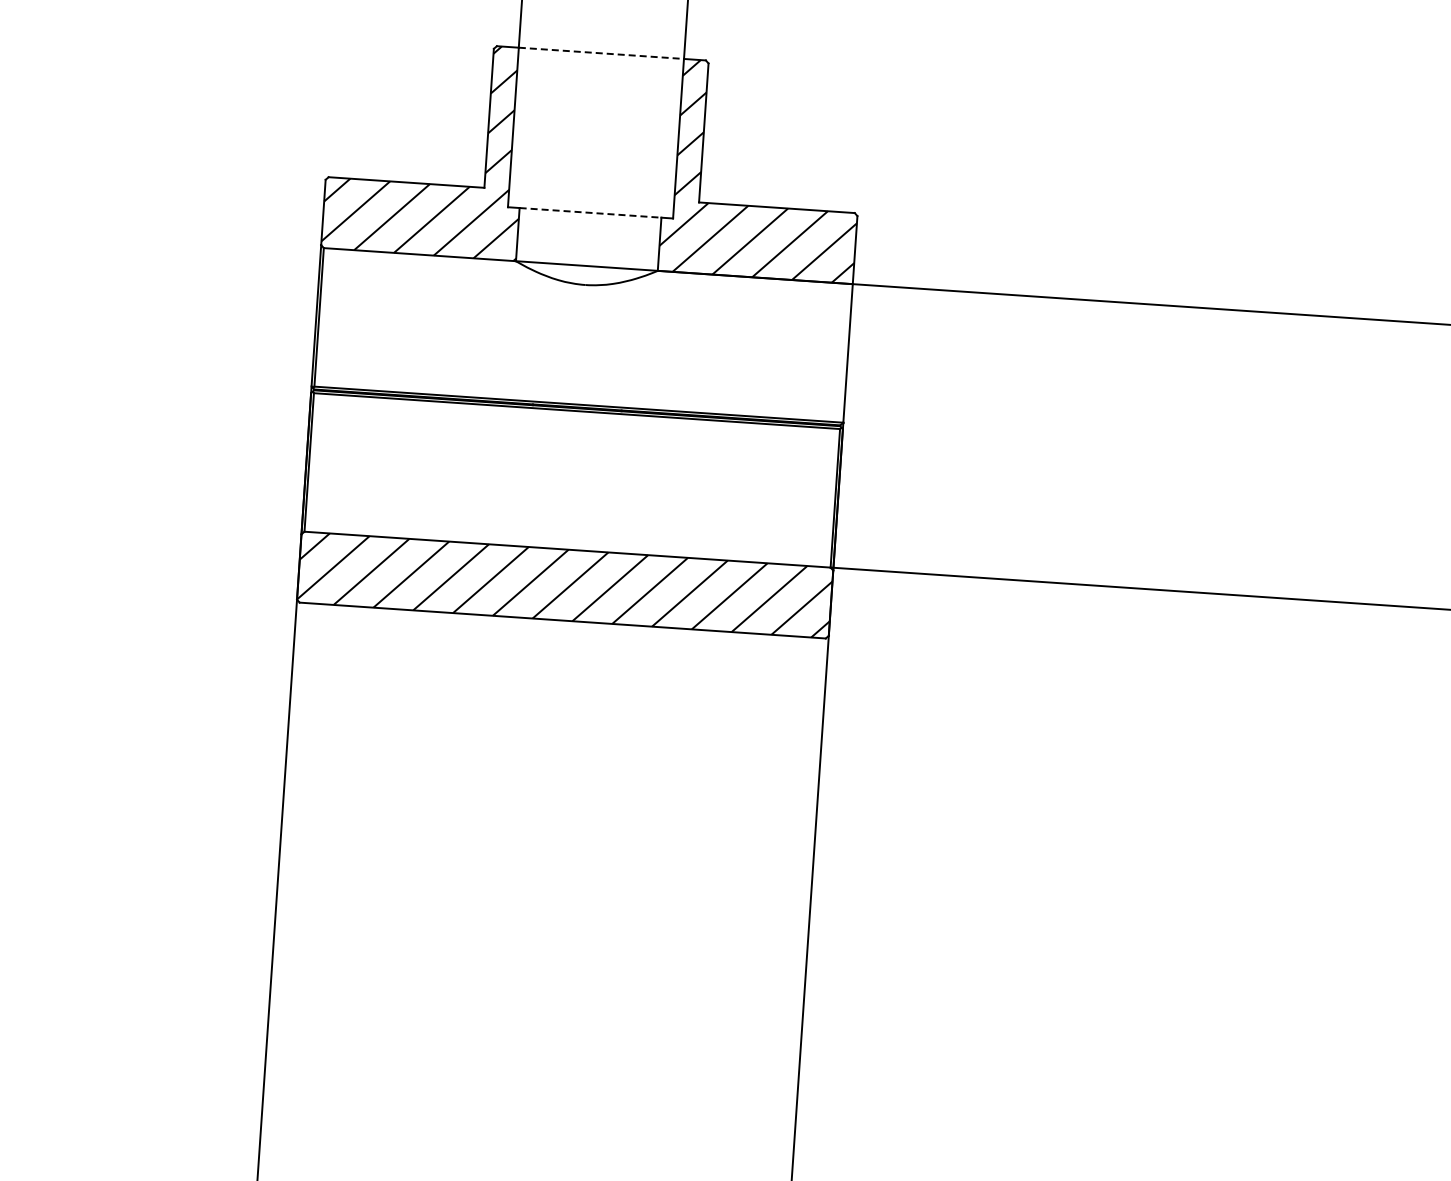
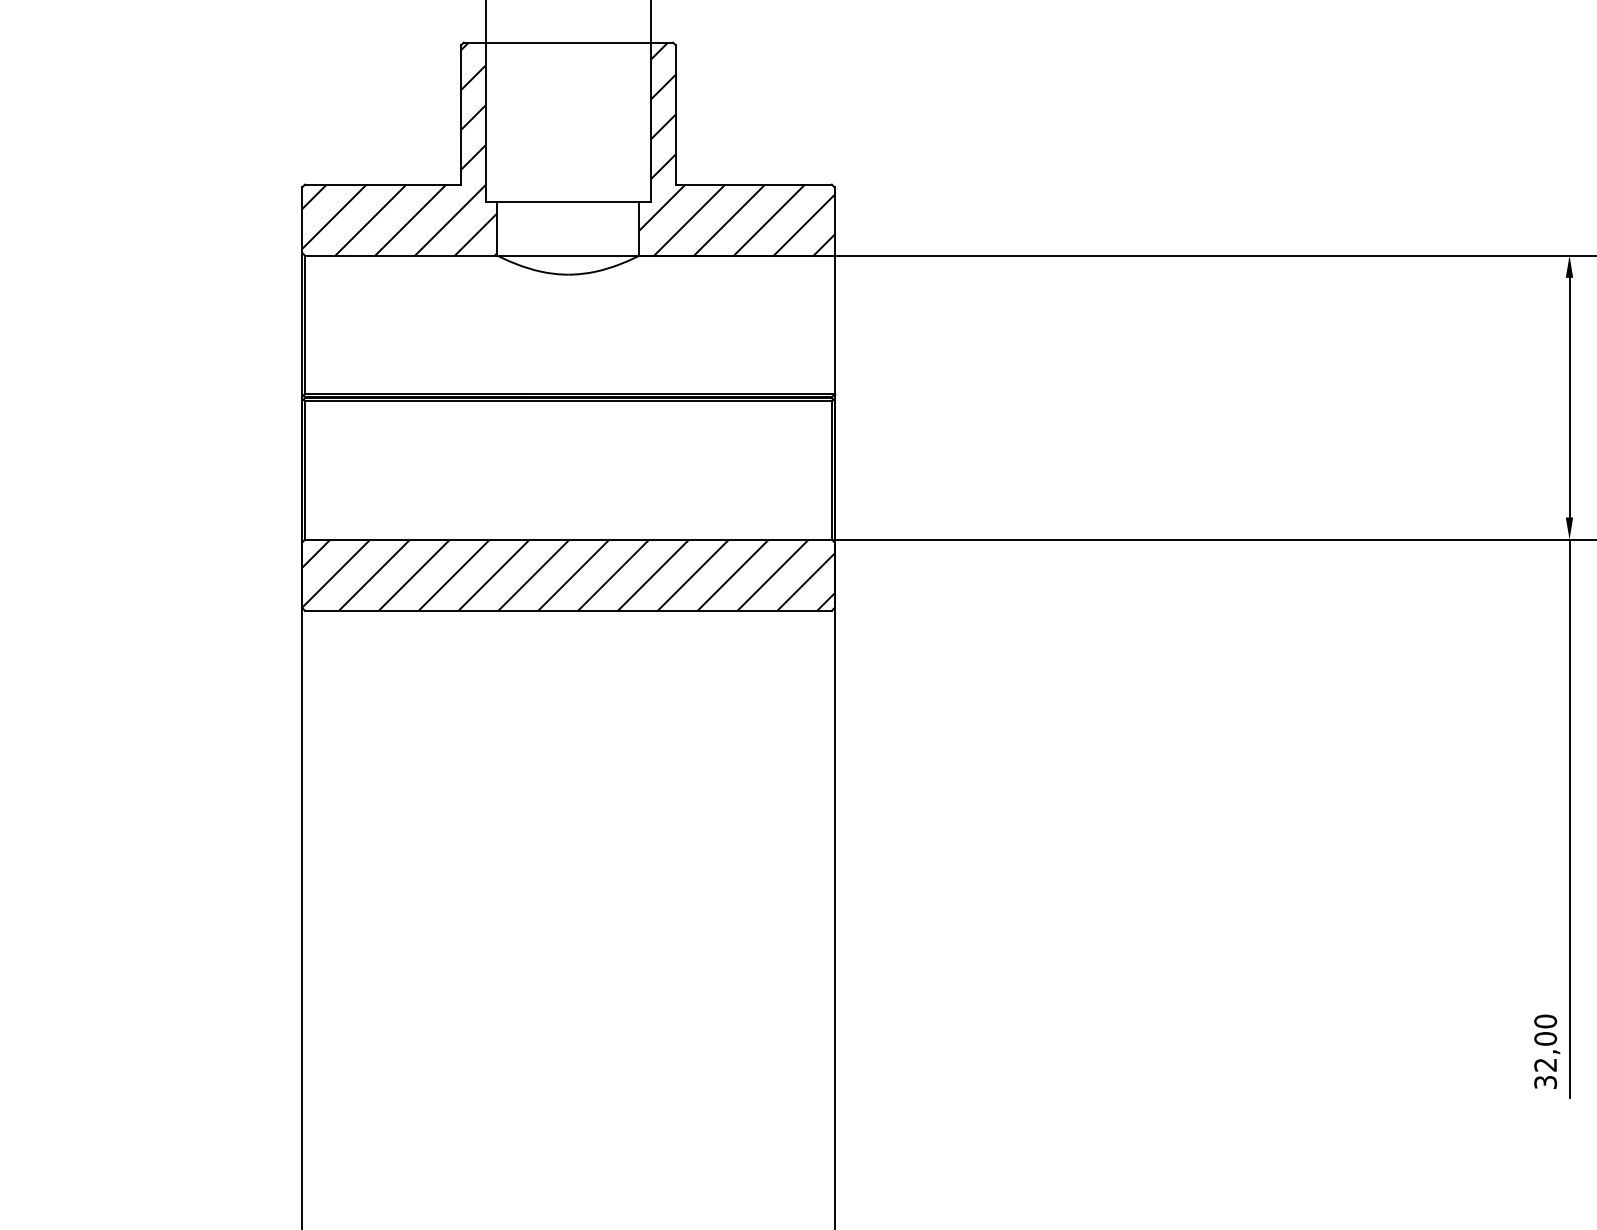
line: (601, 53) -> (568, 42), dashed -> solid
line: (590, 212) -> (568, 202), dashed -> solid

